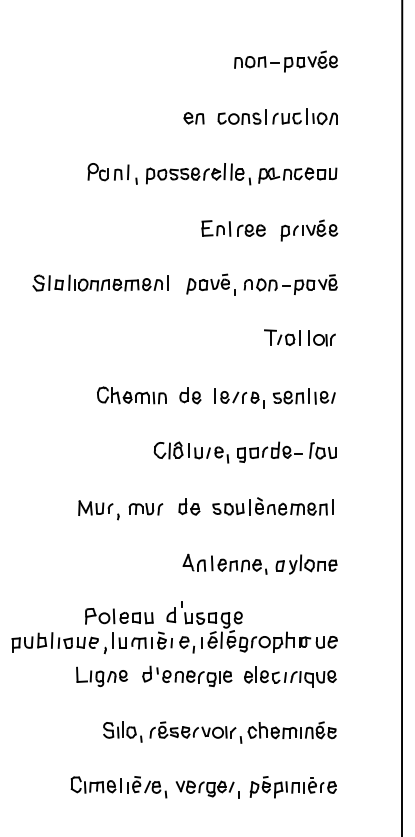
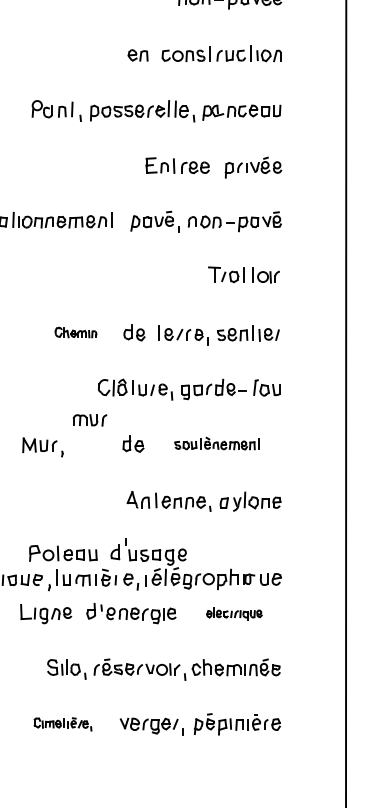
part: (131, 395) -> (75, 332), size x0.6
part: (272, 506) -> (216, 443), size x0.7
part: (145, 509) -> (89, 420), moved
part: (290, 676) -> (234, 613), size x0.6
part: (118, 787) -> (62, 724), size x0.6

